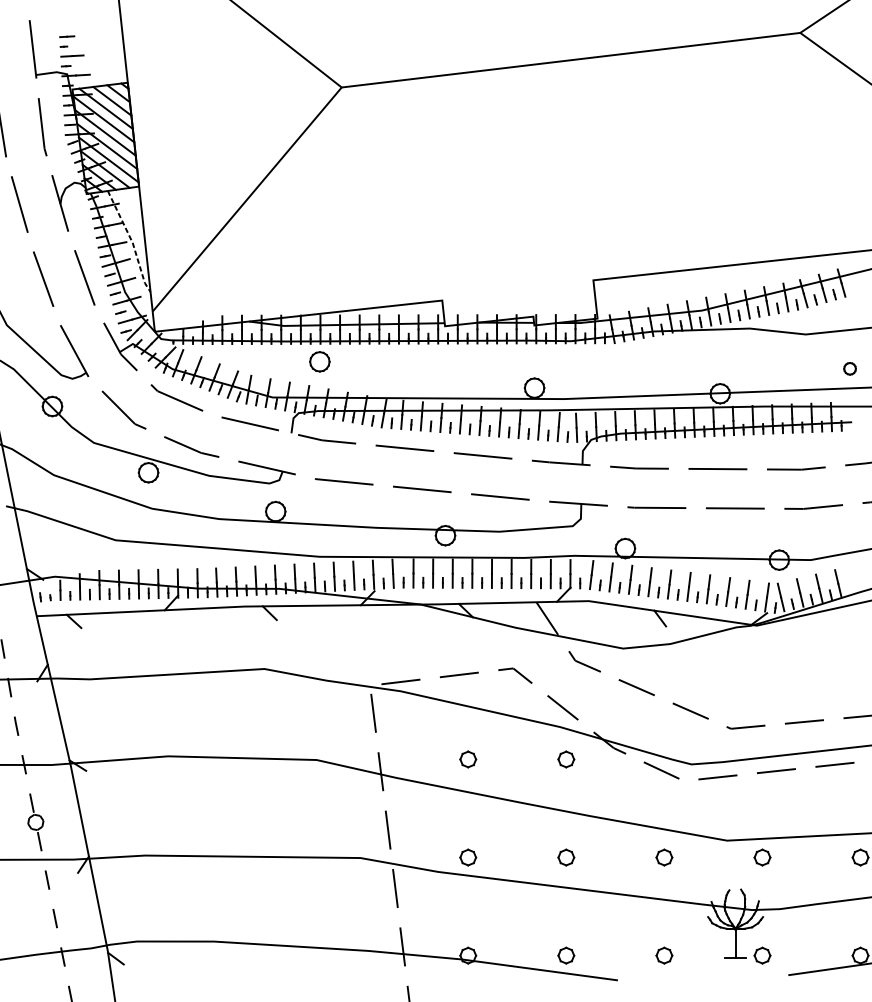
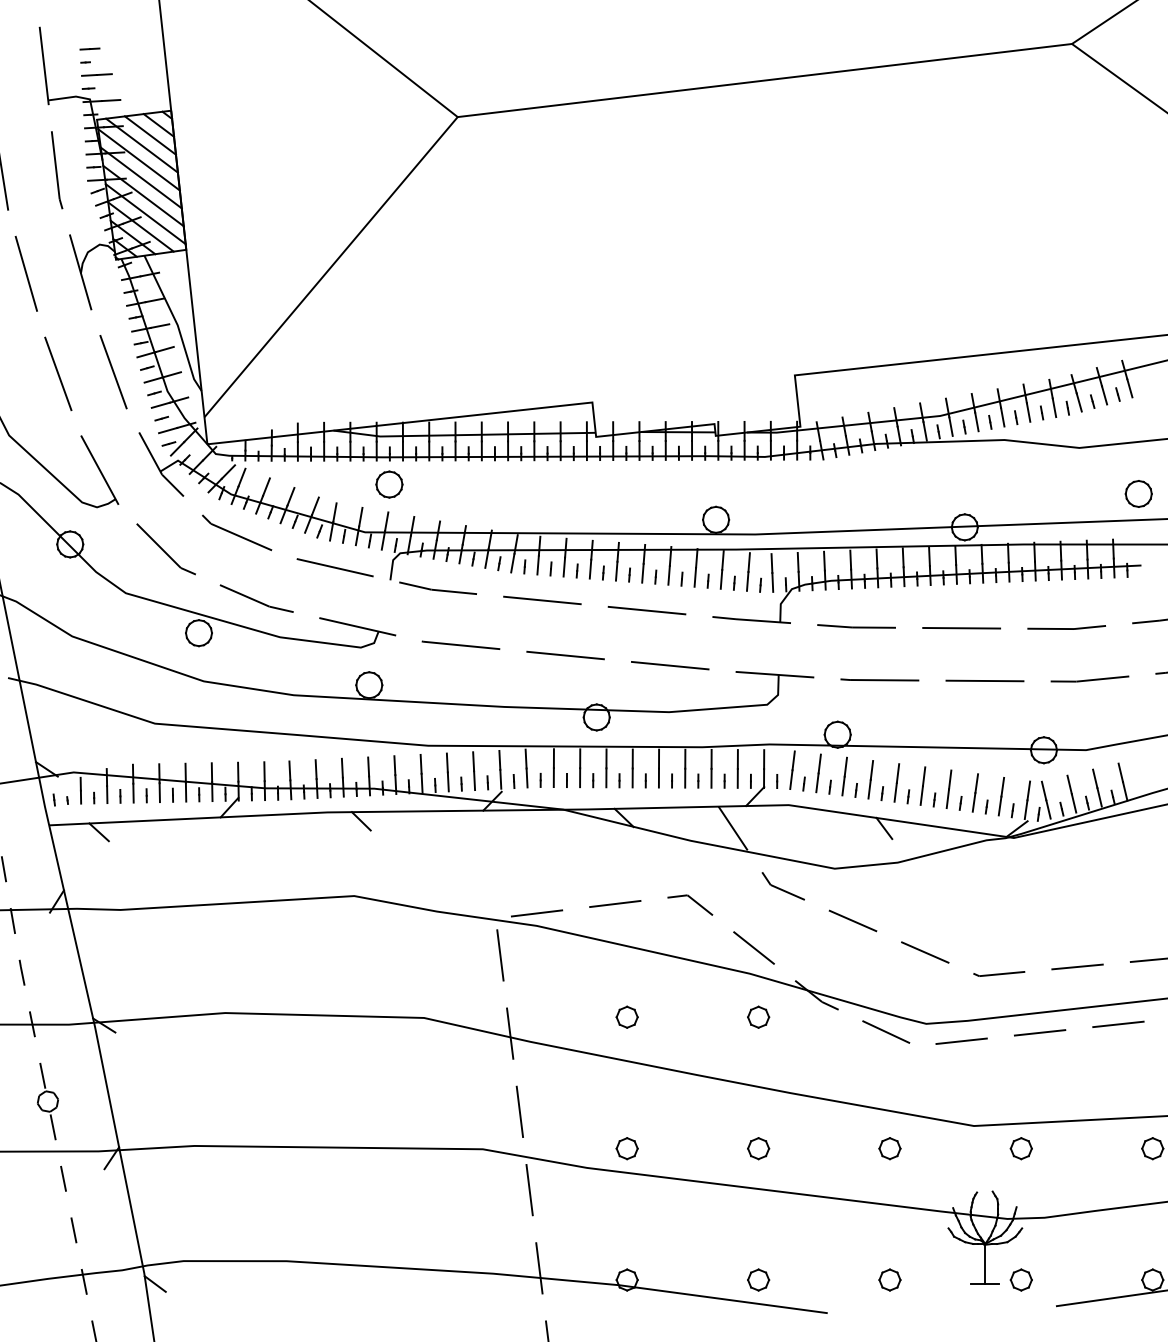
line: (131, 241) -> (176, 323), dashed -> solid
part: (319, 361) -> (389, 484), moved
part: (849, 368) -> (1138, 493), size x1.67

